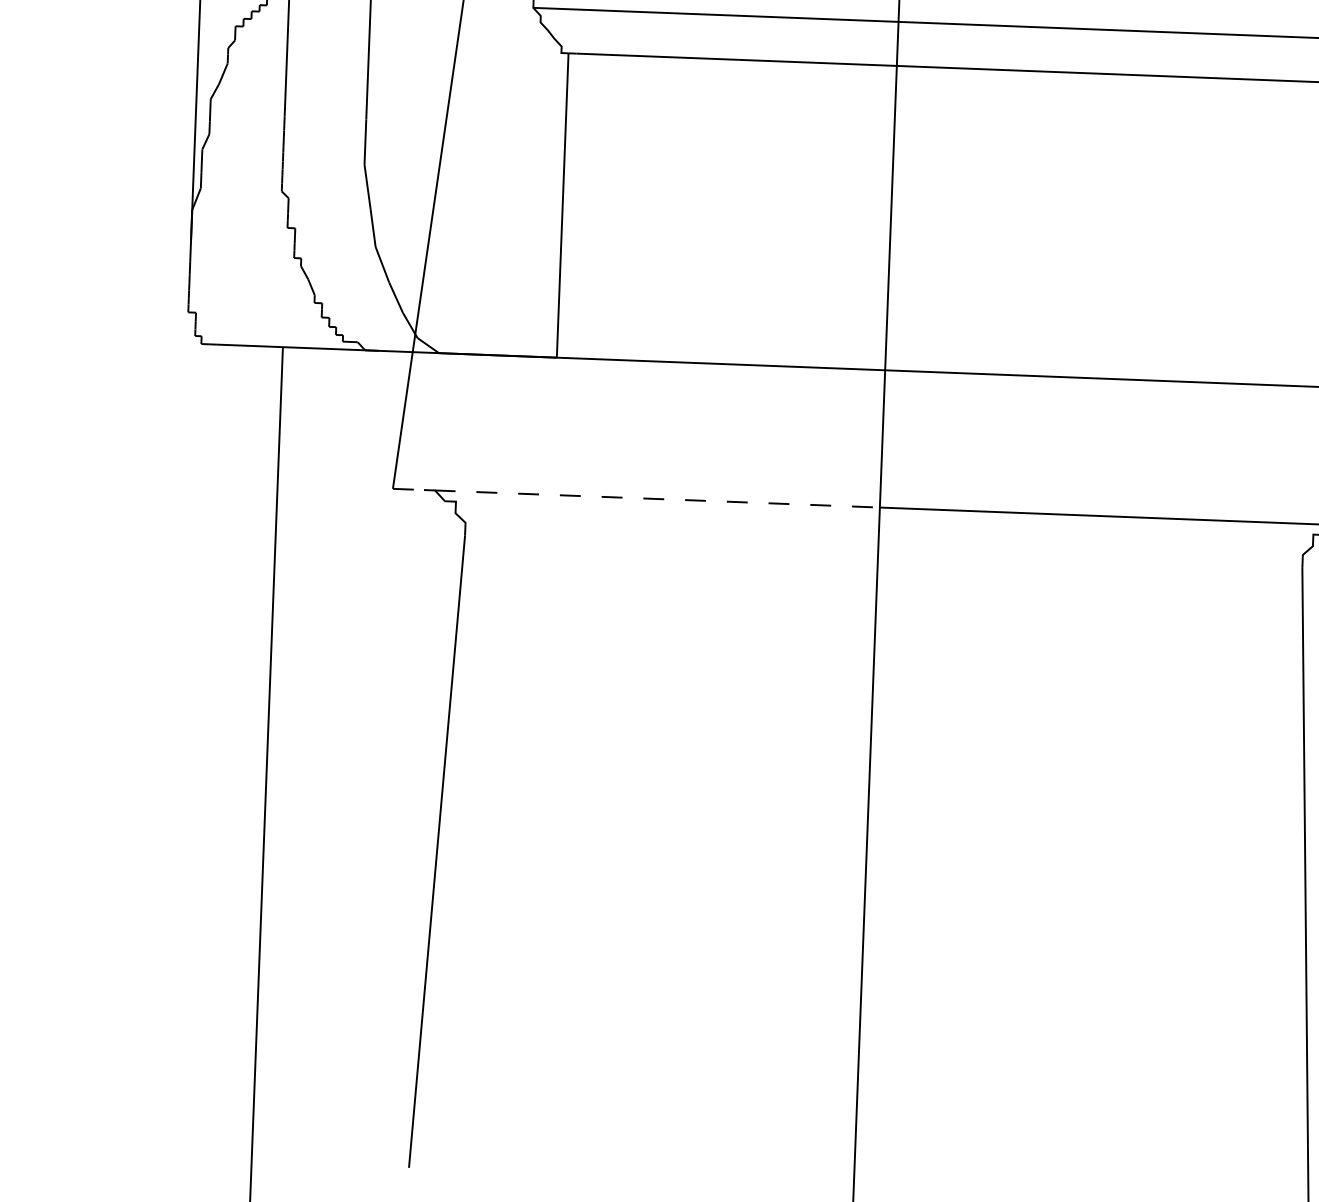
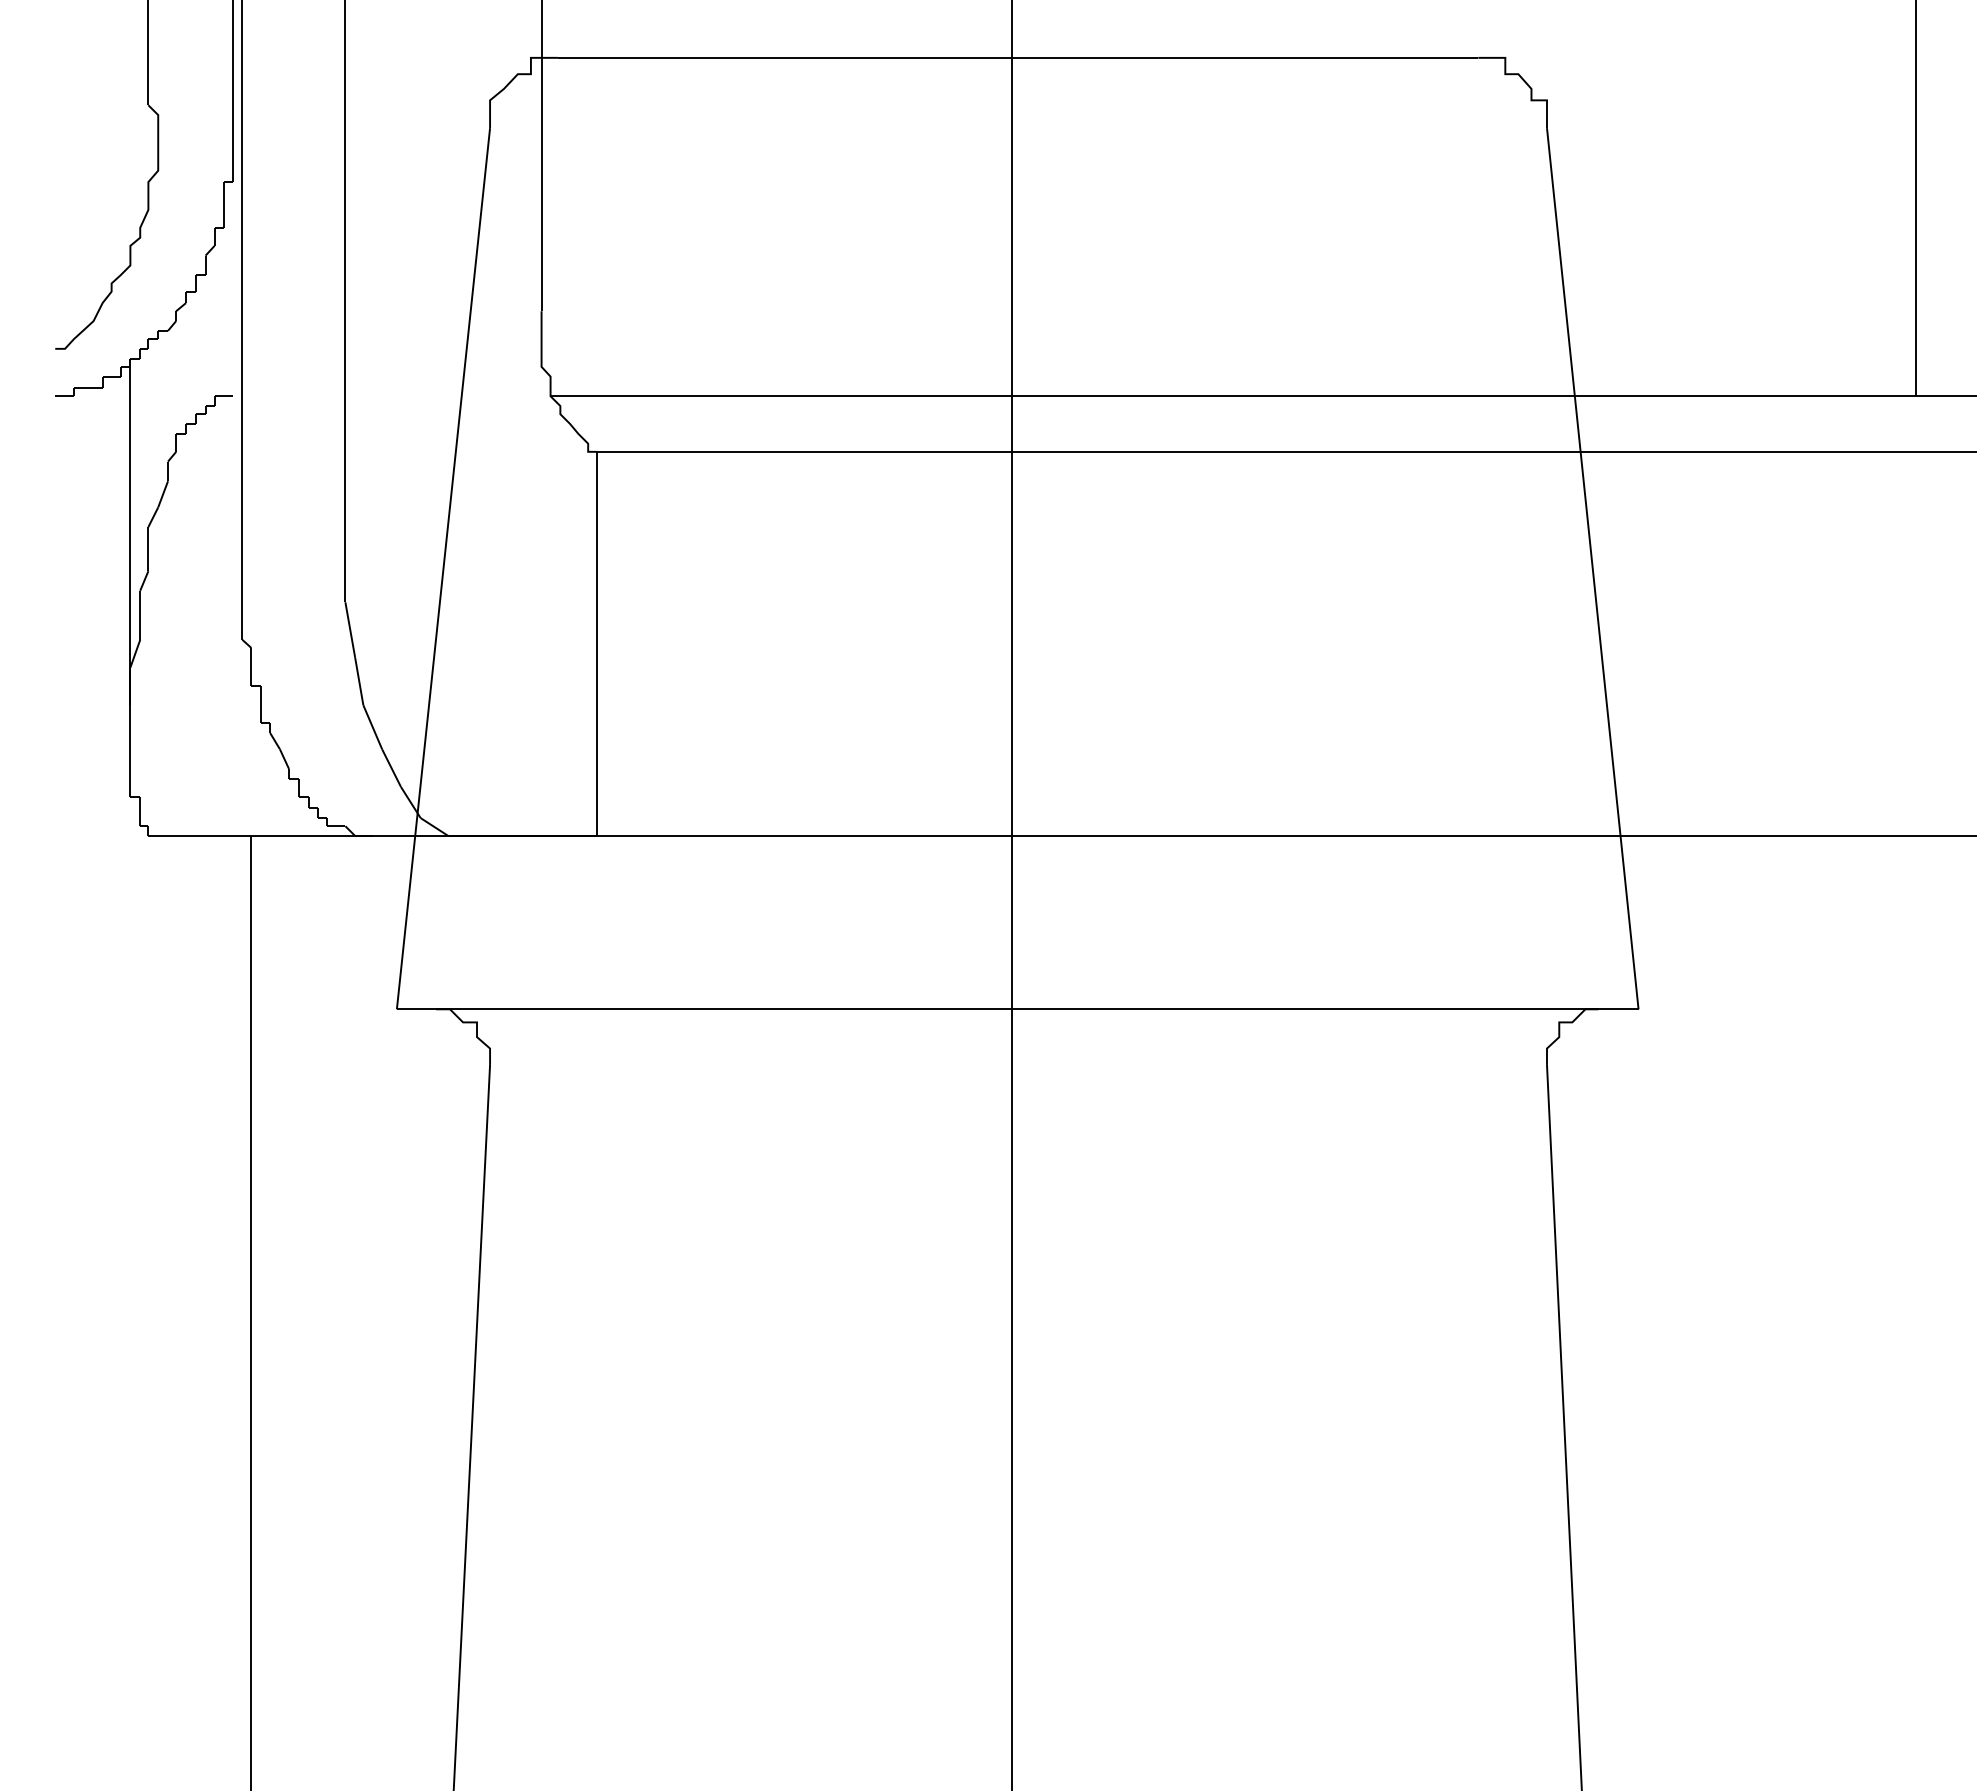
line: (636, 498) -> (704, 1009), dashed -> solid

